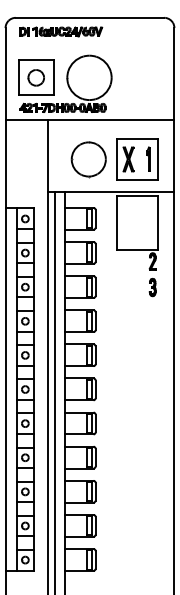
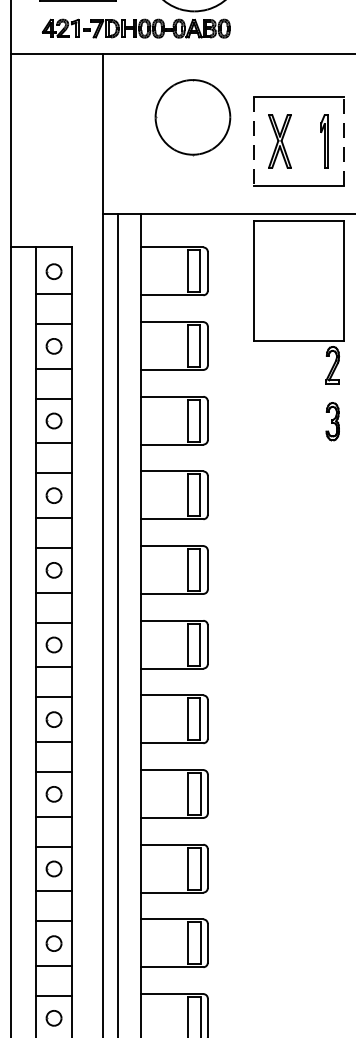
line: (157, 158) -> (343, 139), solid -> dashed
part: (88, 159) -> (192, 117), moved
line: (116, 159) -> (253, 141), solid -> dashed

